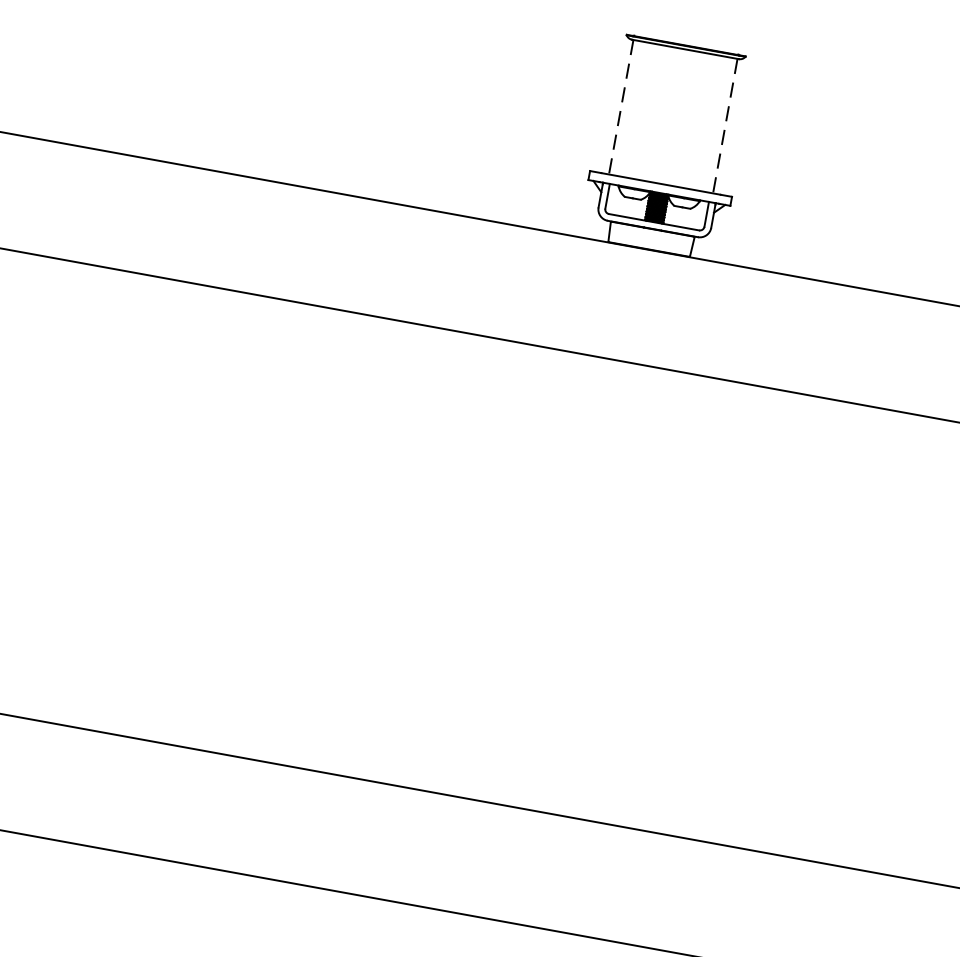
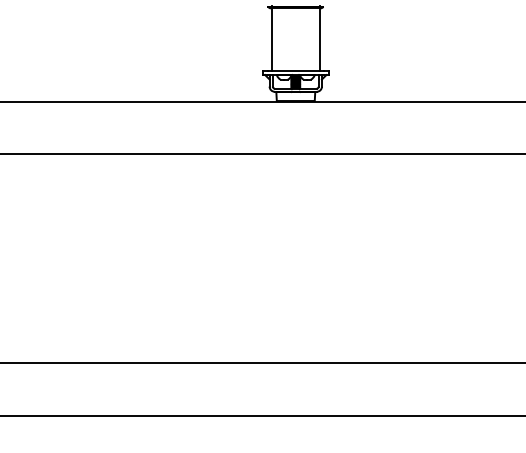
line: (620, 109) -> (271, 40), dashed -> solid
line: (723, 127) -> (319, 40), dashed -> solid

